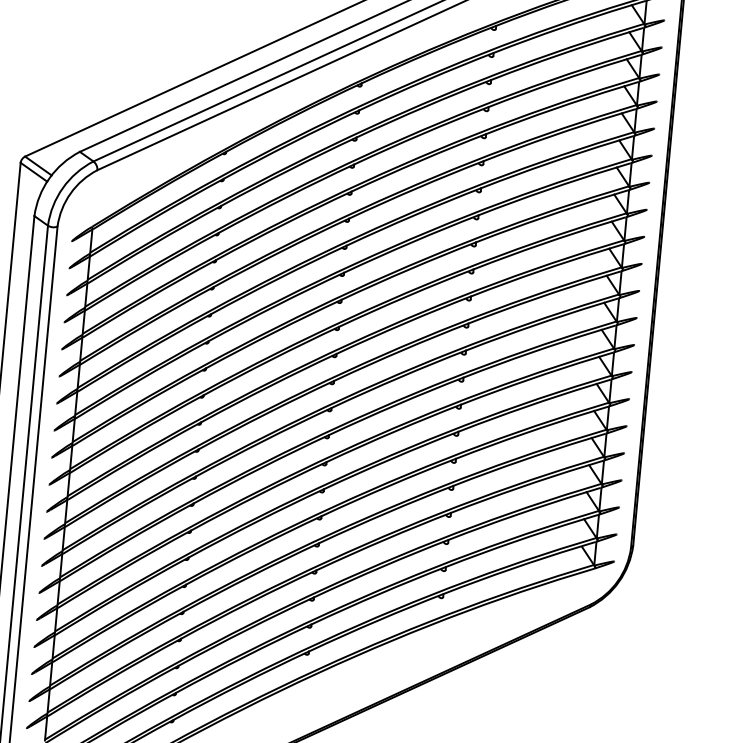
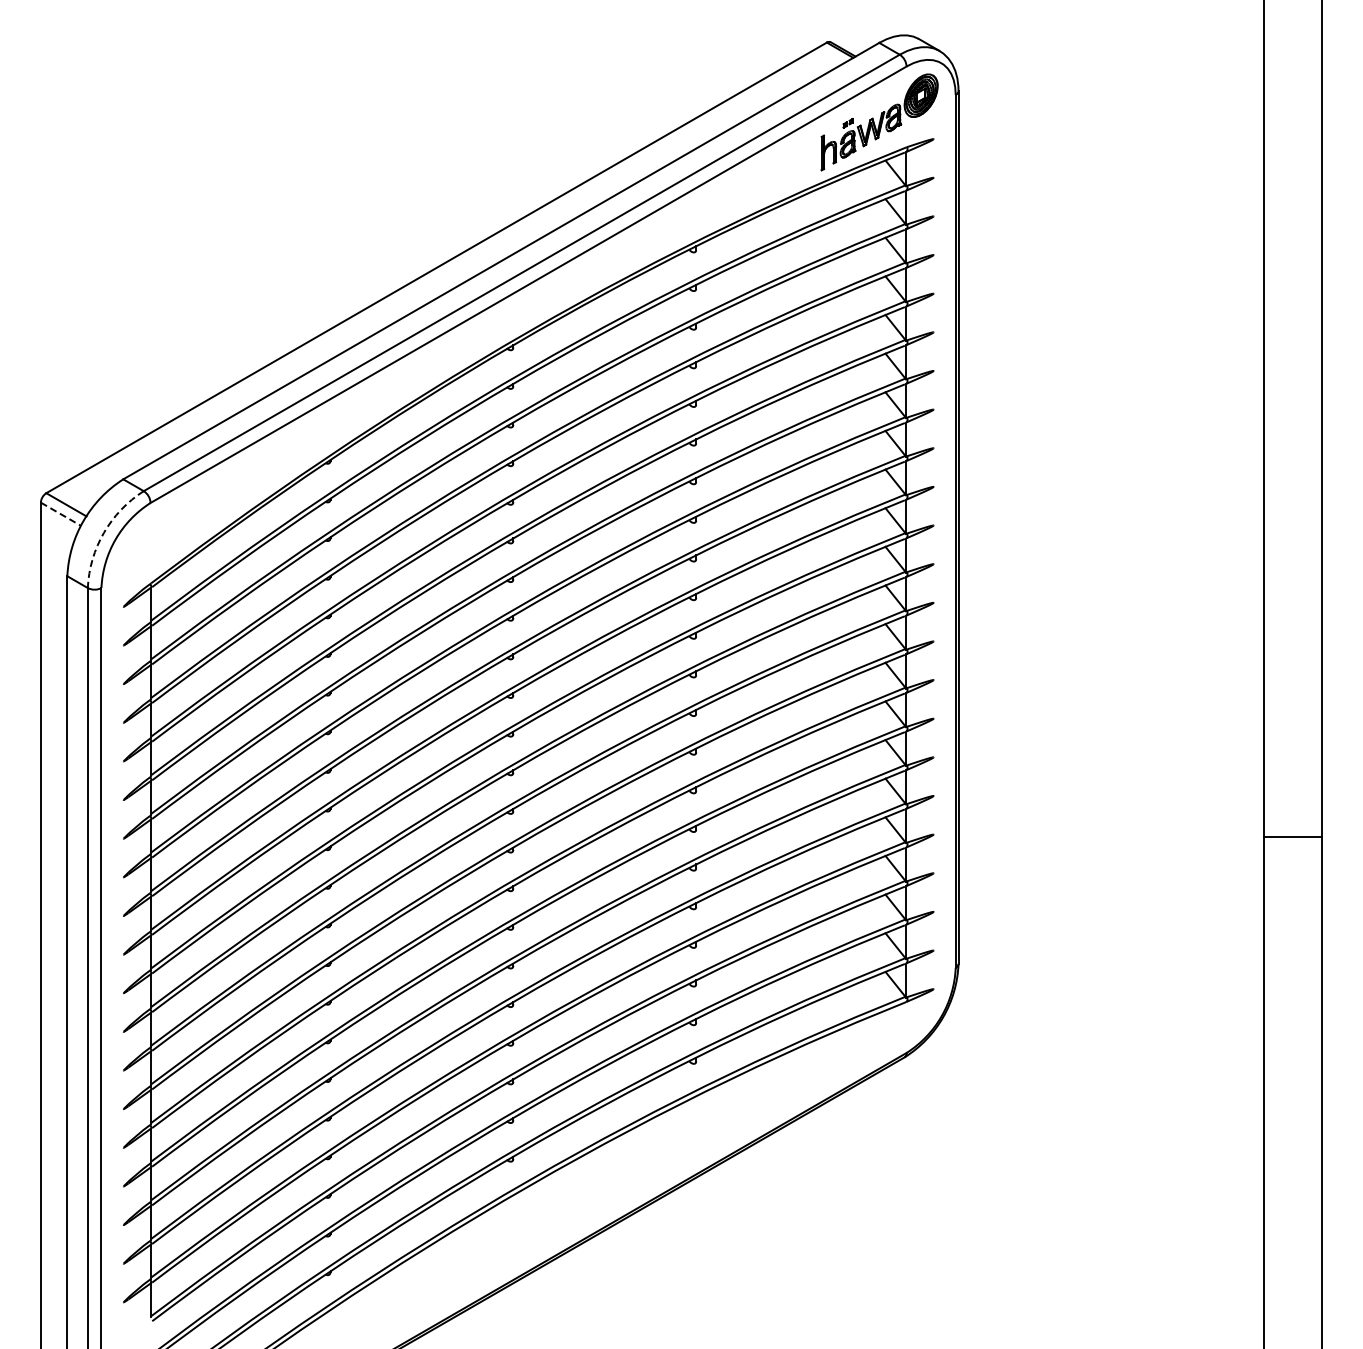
line: (34, 172) -> (61, 514), solid -> dashed
arc: (62, 187) -> (103, 532), solid -> dashed

